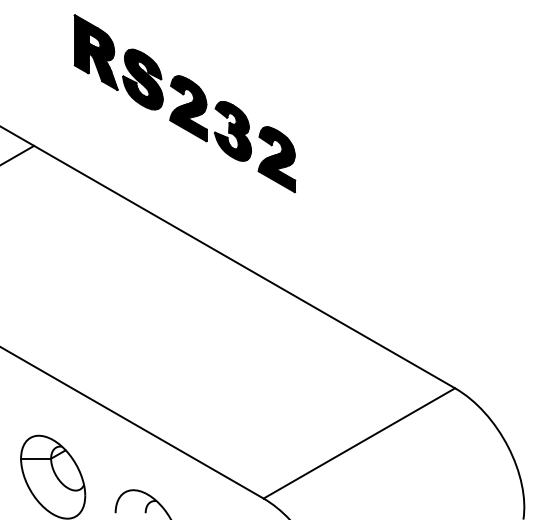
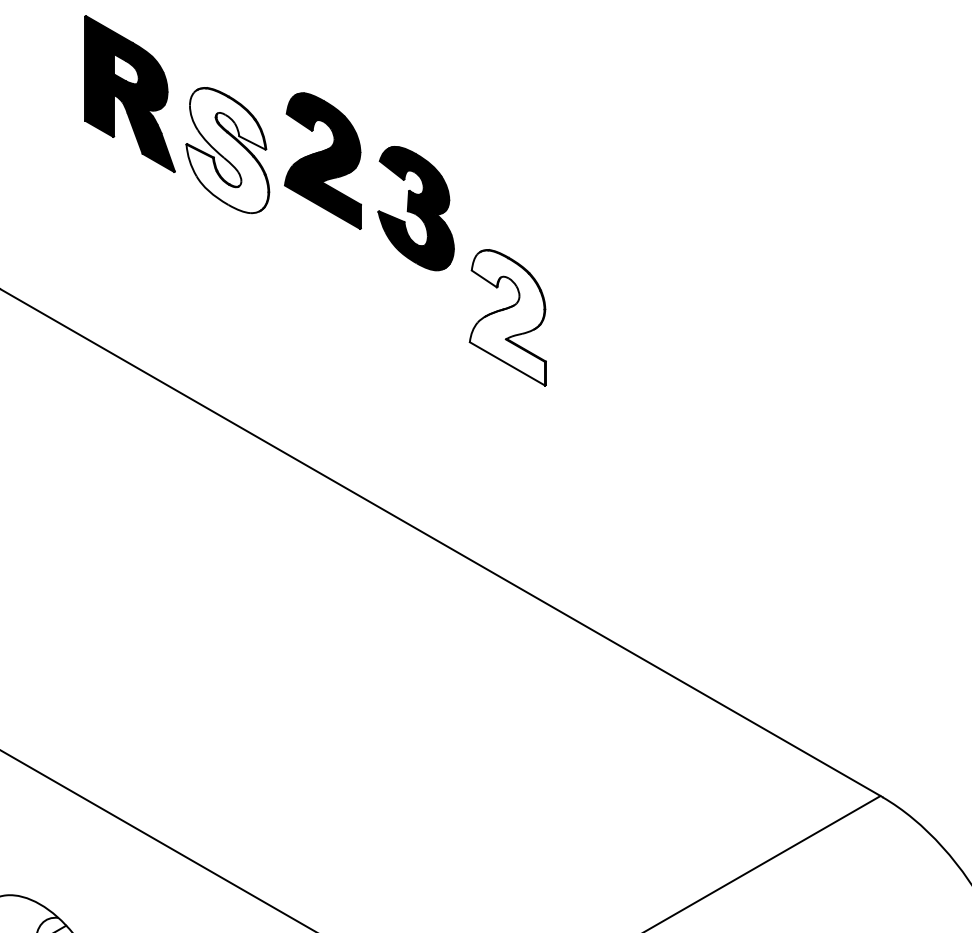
fill: (142, 79) -> (226, 150), removed
part: (204, 112) -> (356, 169), moved
fill: (276, 159) -> (507, 317), removed

